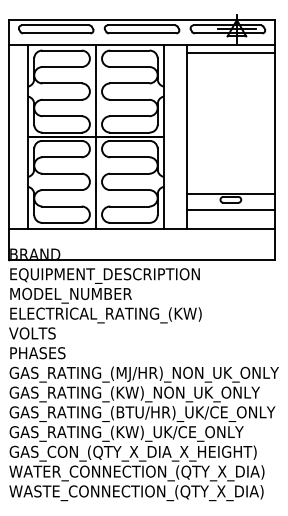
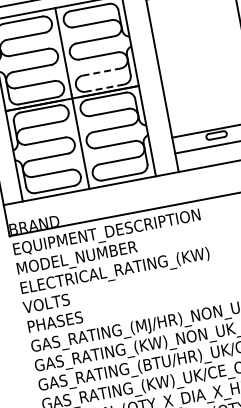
line: (129, 116) -> (101, 72), solid -> dashed
line: (129, 132) -> (104, 88), solid -> dashed

